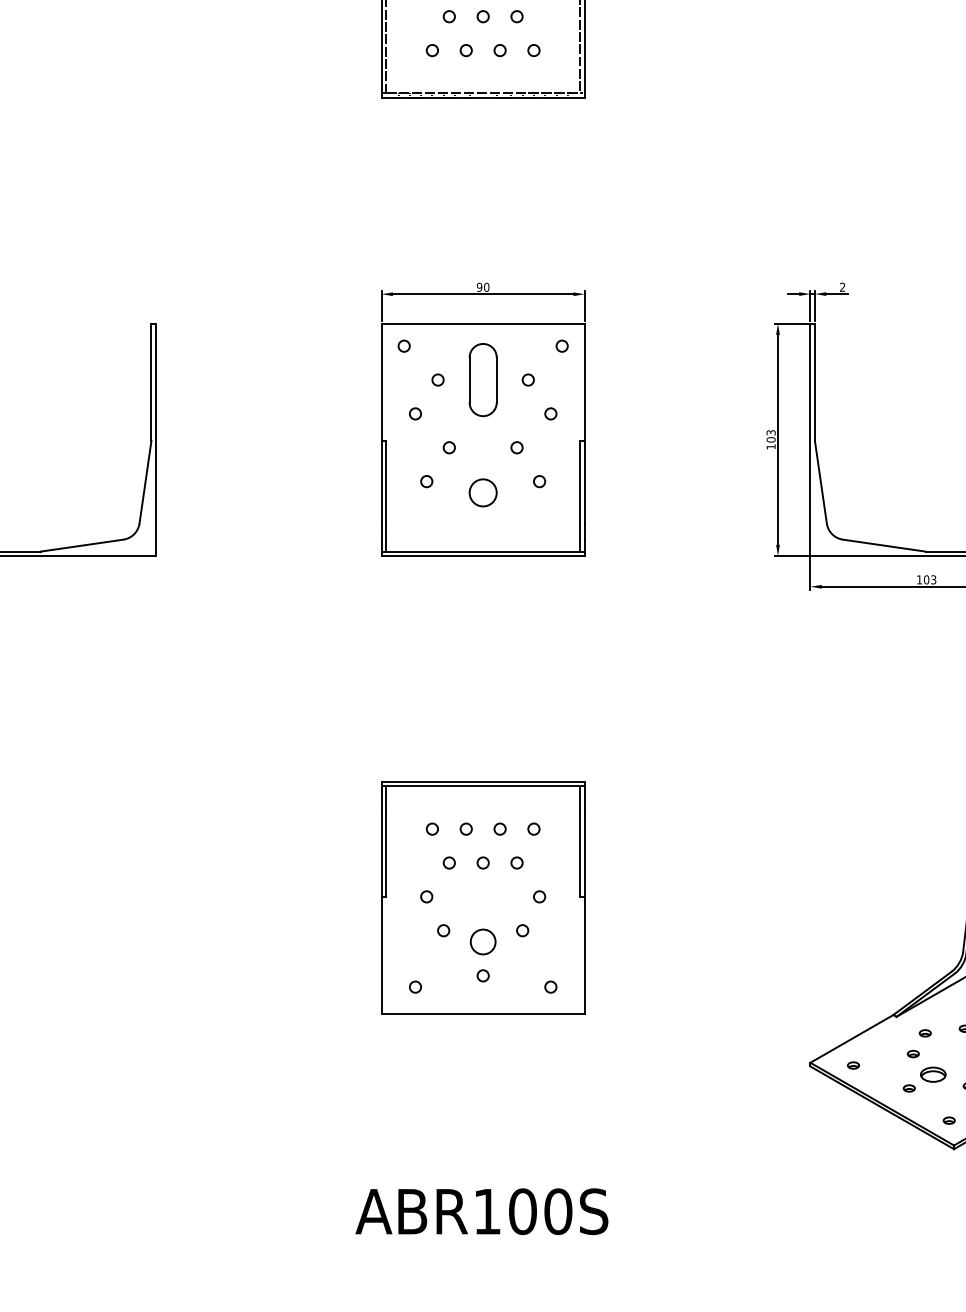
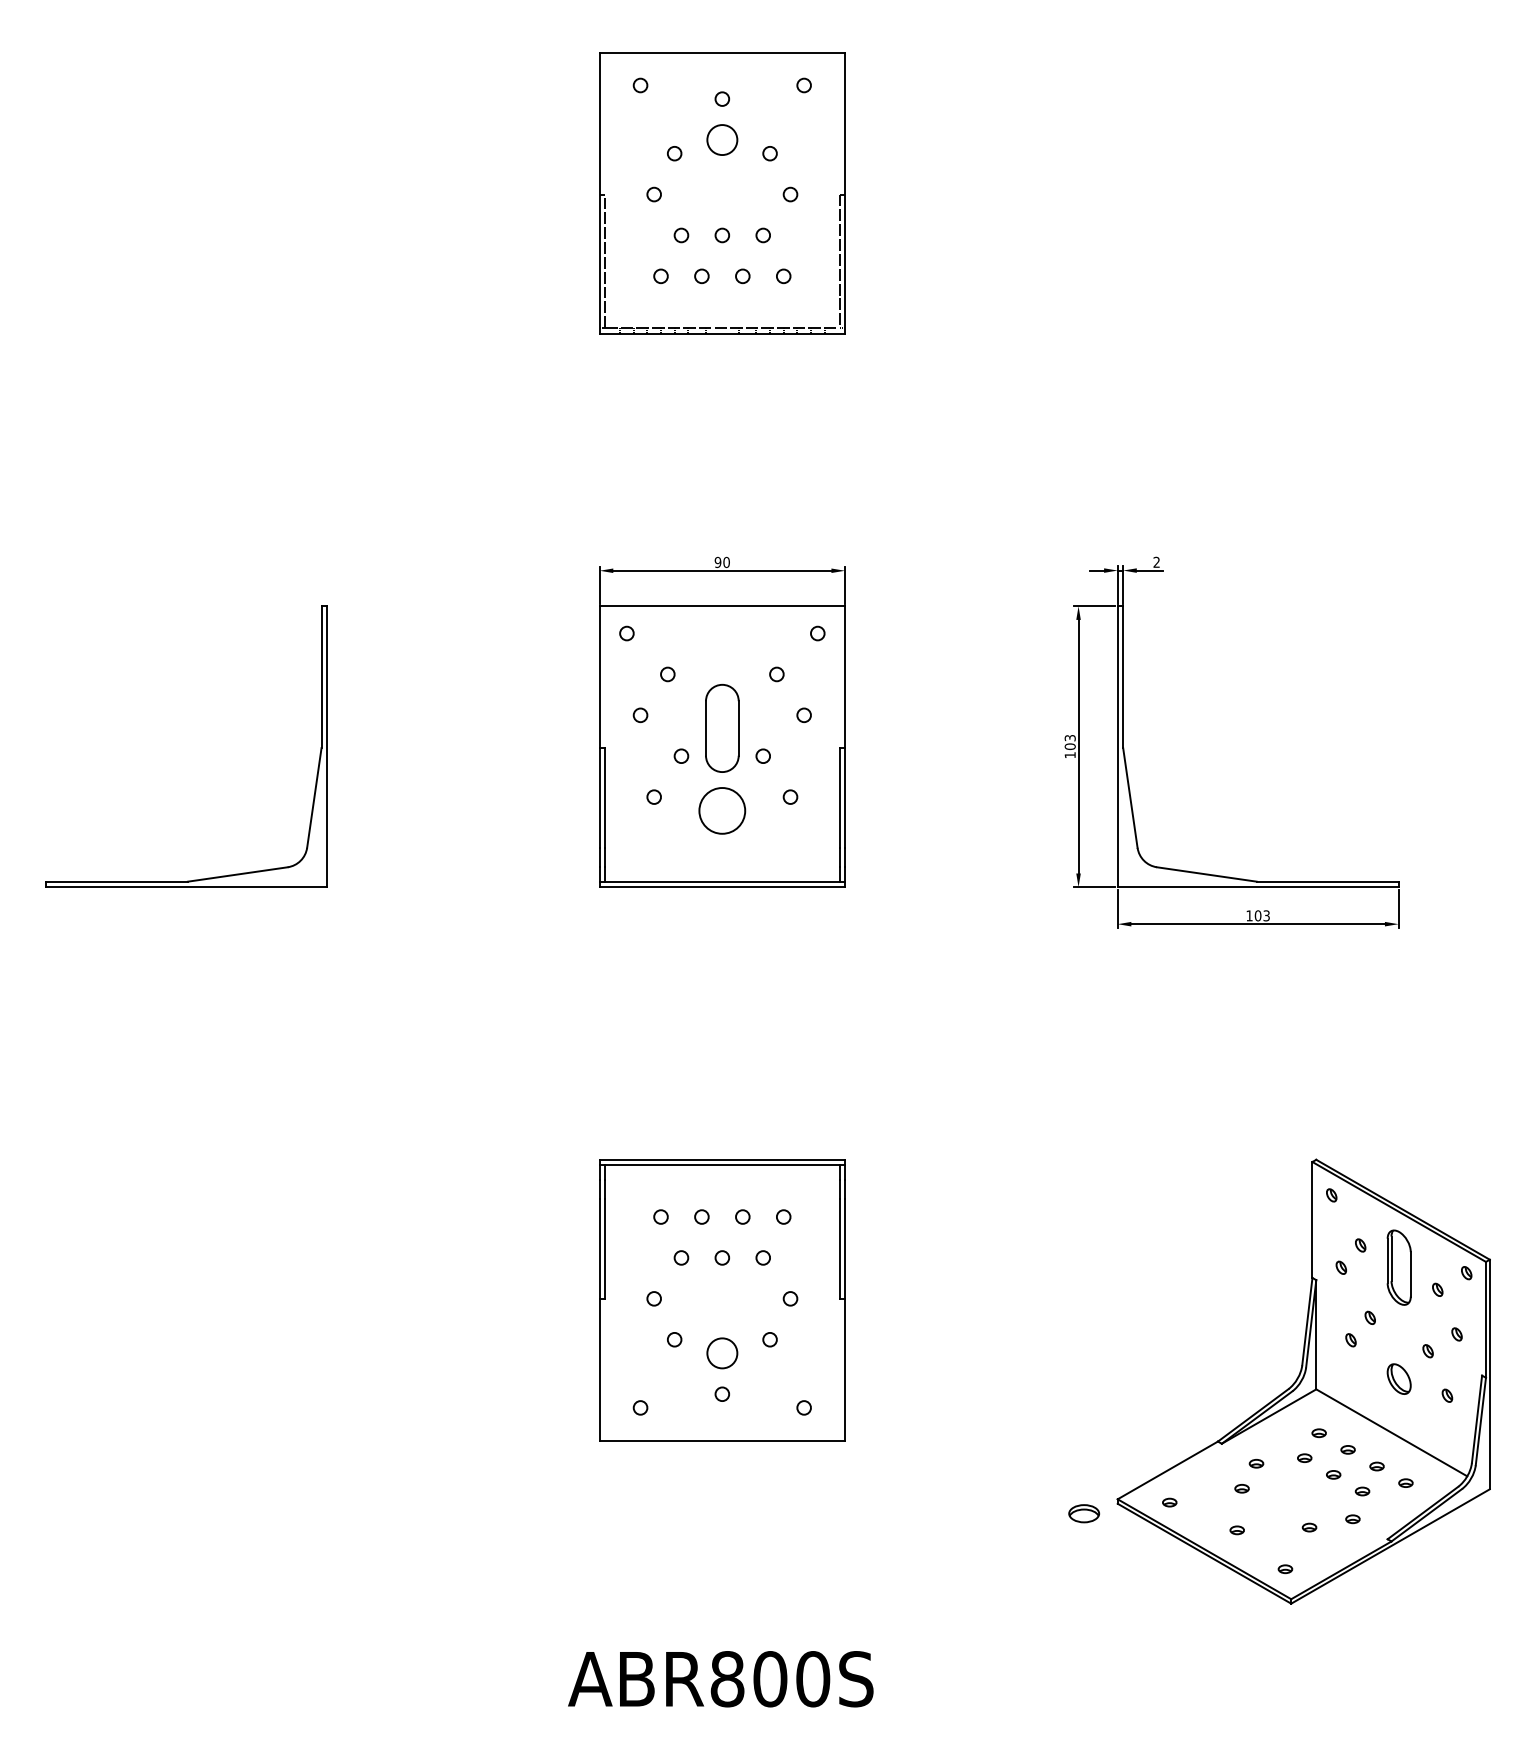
part: (483, 380) -> (722, 728), moved
circle: (483, 492) -> (722, 810), size x1.4
part: (933, 1074) -> (1084, 1513), moved
text: (487, 1211) -> (727, 1679), ABR100S -> ABR800S

